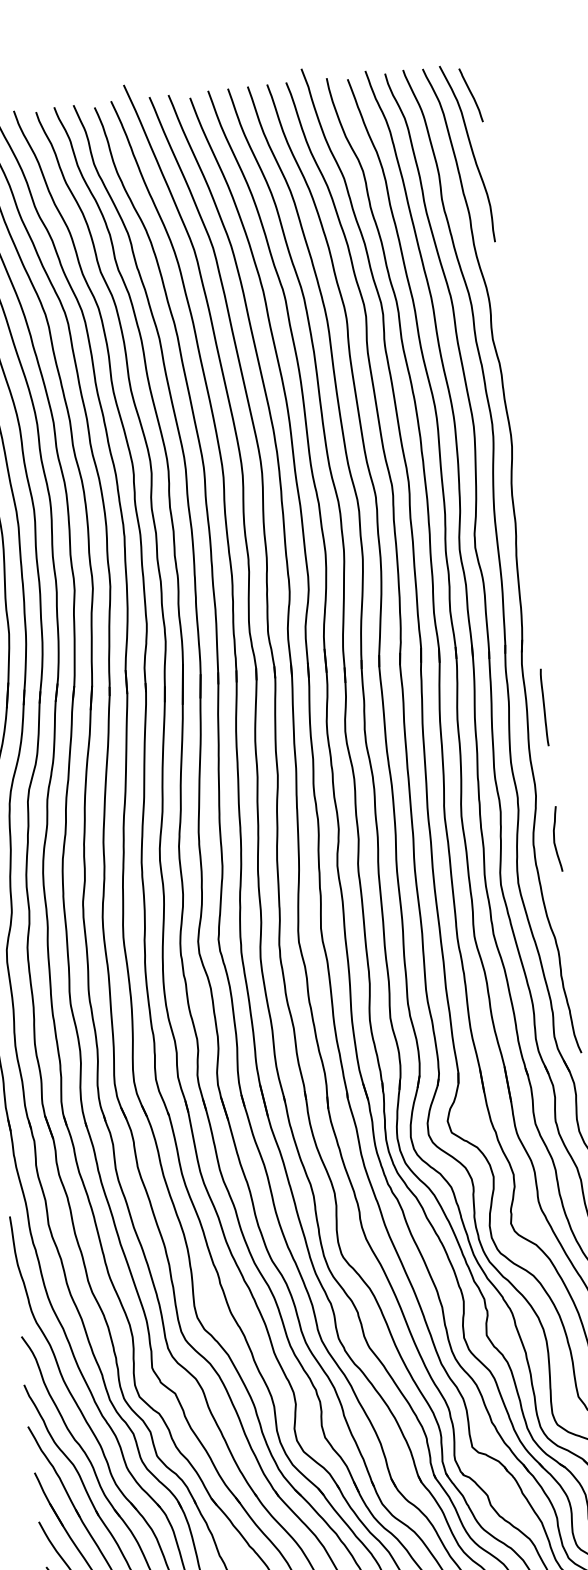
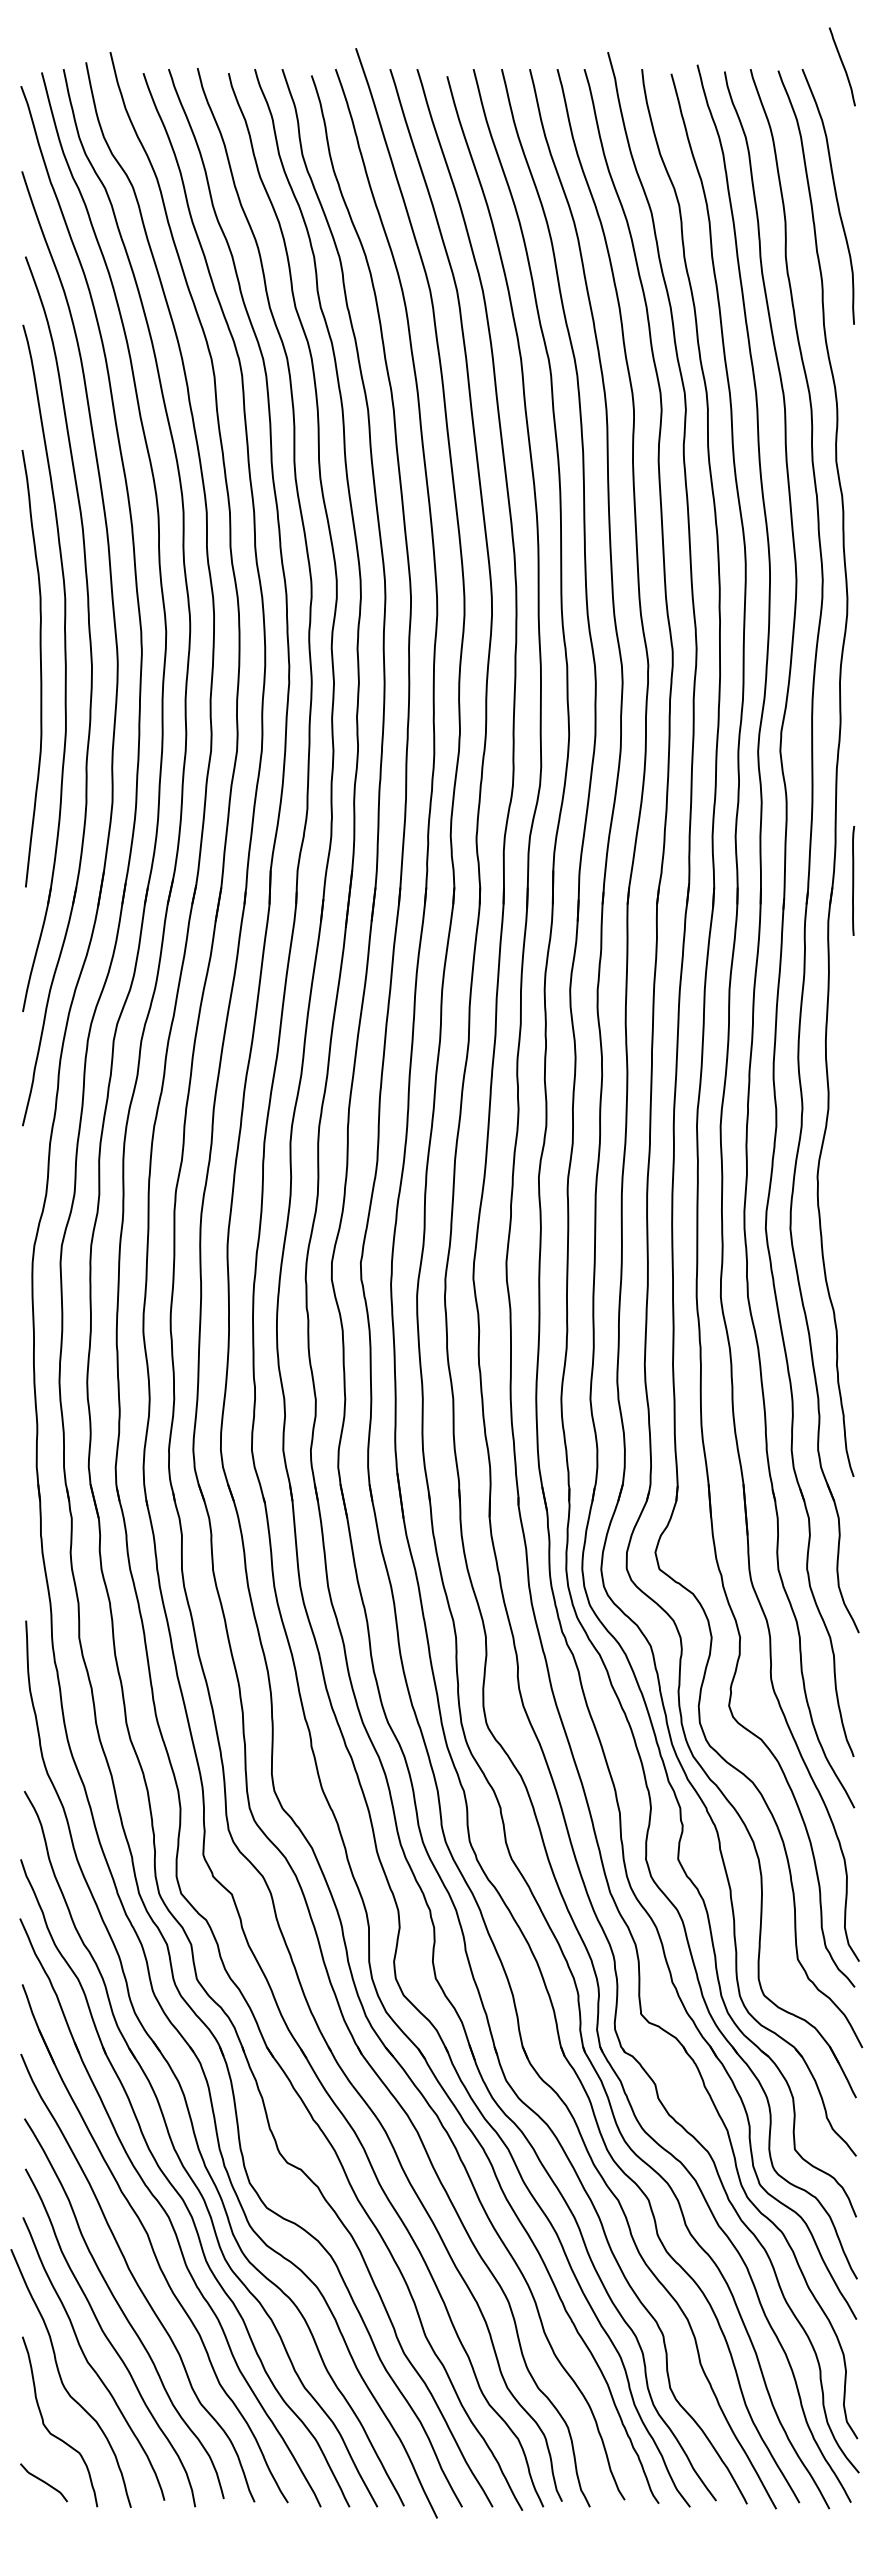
curve: (471, 95) -> (842, 66), moved
line: (544, 707) -> (853, 880), moved
curve: (554, 839) -> (848, 1172), removed

